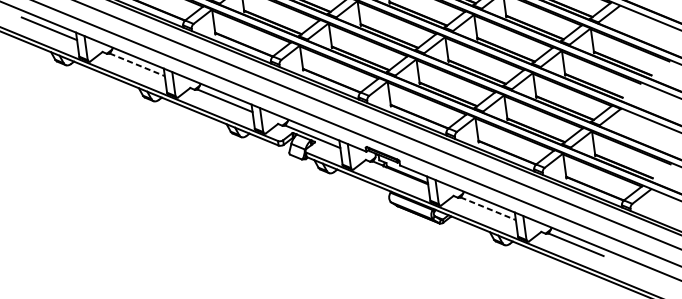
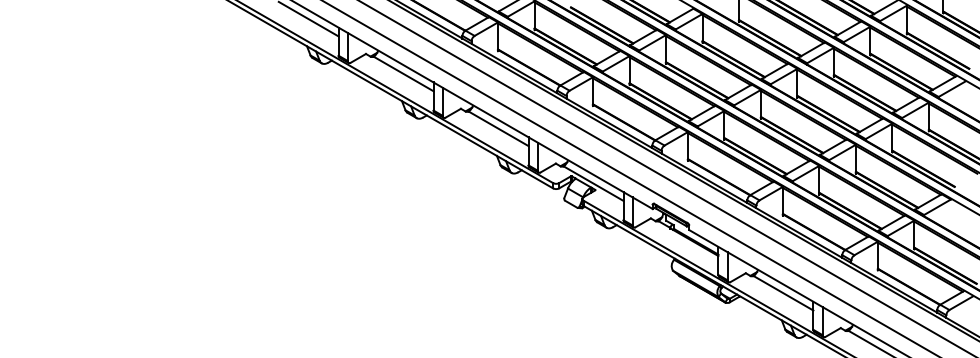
line: (137, 64) -> (403, 73), dashed -> solid
line: (488, 208) -> (783, 293), dashed -> solid

